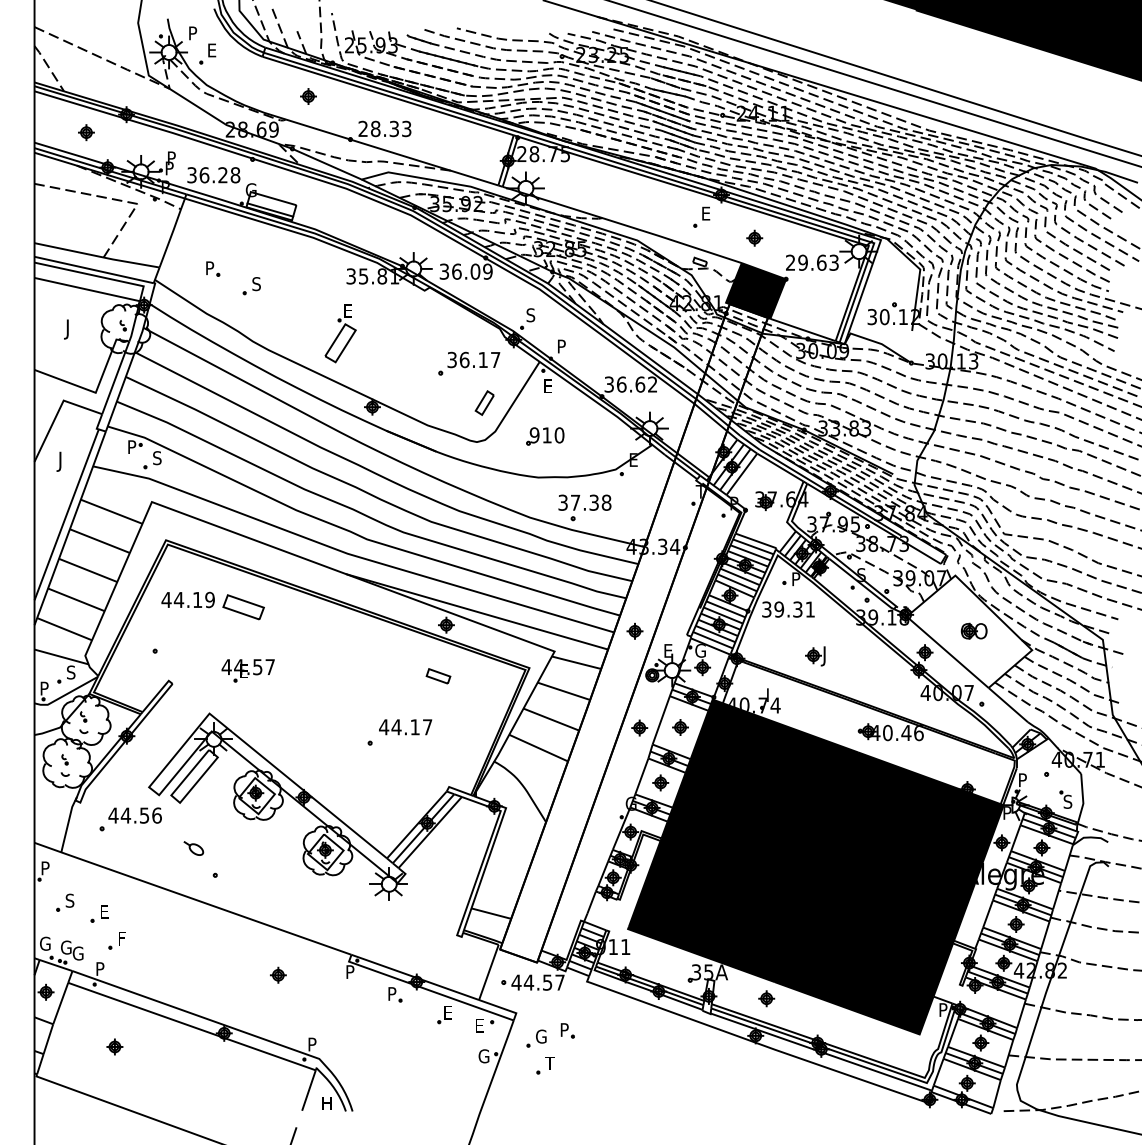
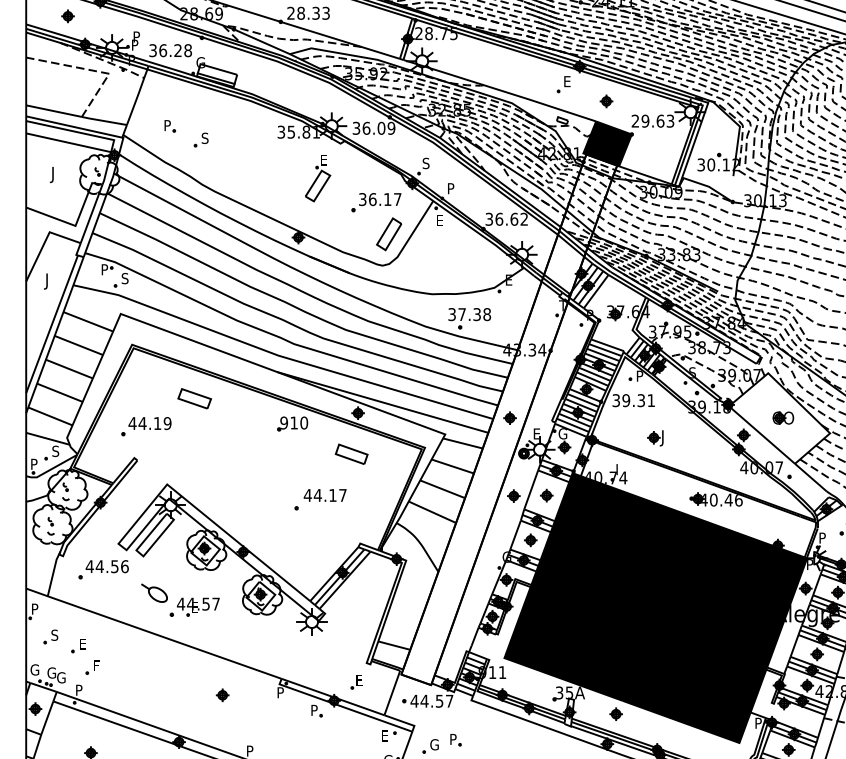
part: (340, 333) -> (317, 178), moved
part: (484, 402) -> (388, 233), size x1.67
part: (545, 436) -> (292, 423), moved
text: (187, 599) -> (149, 423), moved
part: (247, 670) -> (197, 606), moved
part: (438, 676) -> (351, 454), size x1.67
part: (193, 848) -> (154, 593), size x1.67
part: (444, 1015) -> (356, 682), moved

